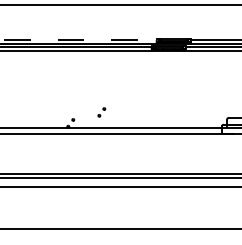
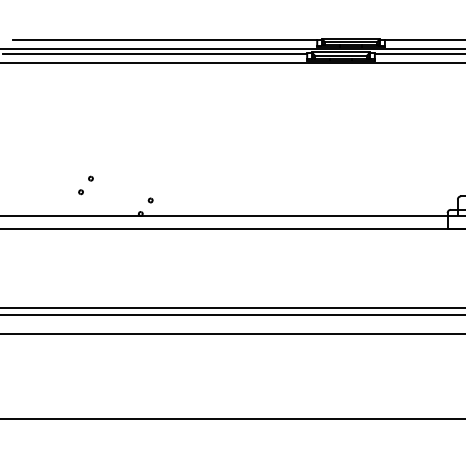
line: (80, 39) -> (165, 39), dashed -> solid
part: (101, 112) -> (85, 185), moved

